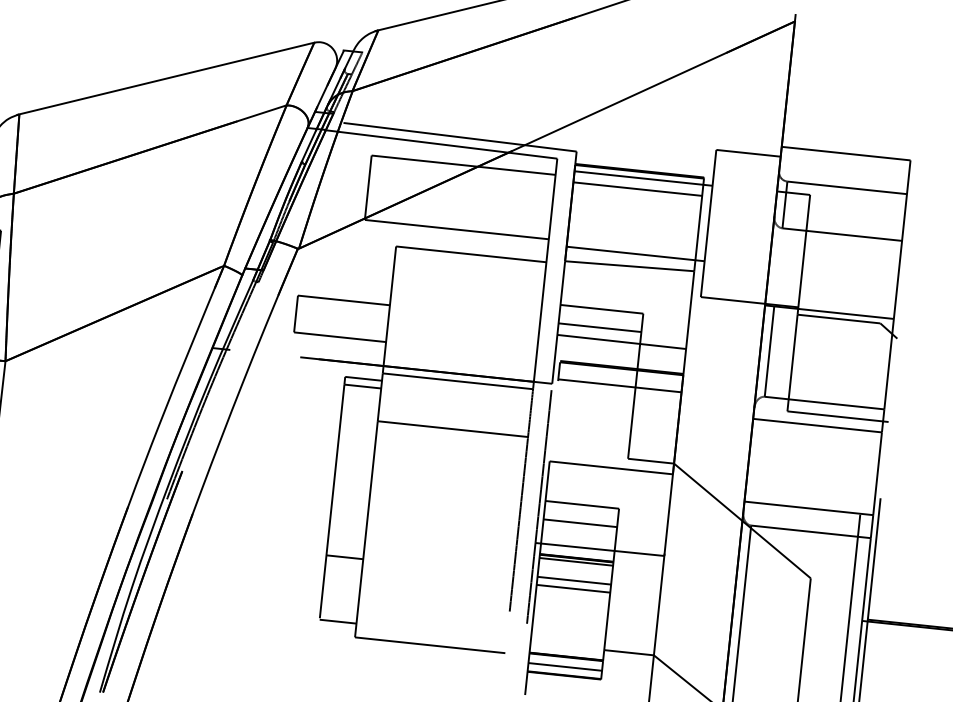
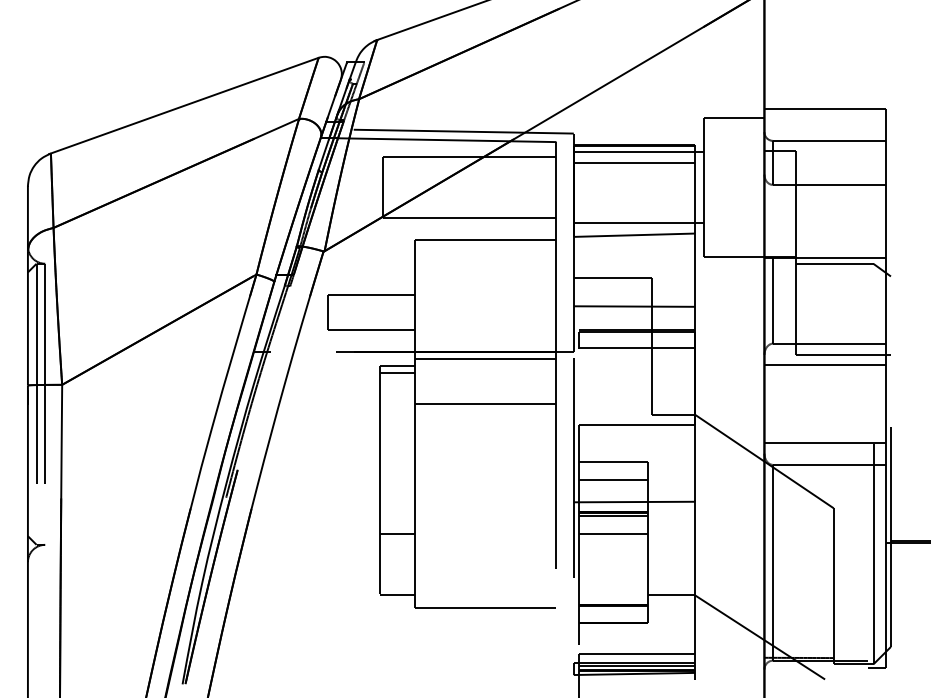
line: (599, 327) -> (612, 295), removed
line: (573, 589) -> (613, 541), removed
line: (565, 666) -> (613, 614), removed

